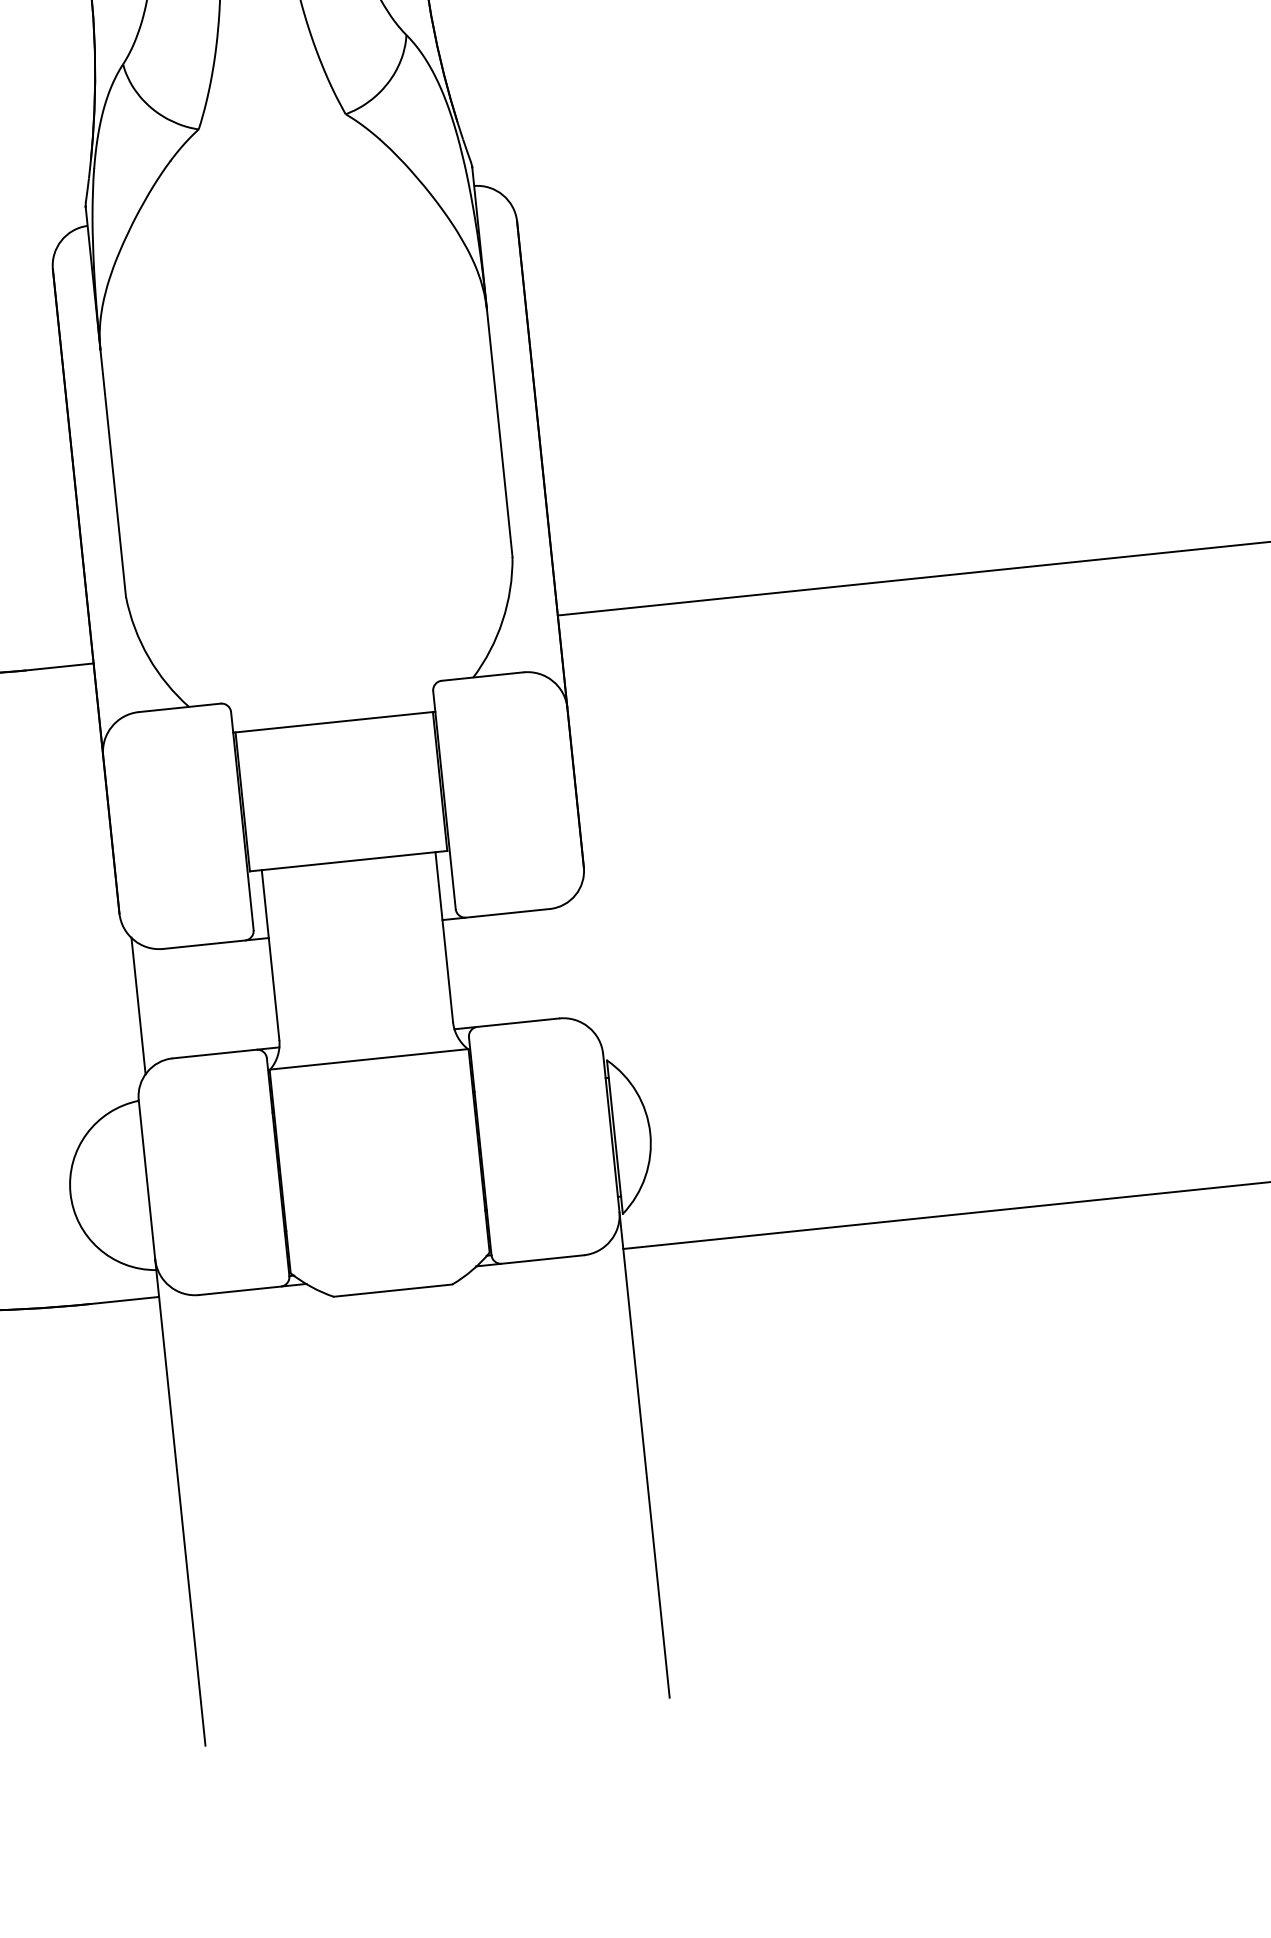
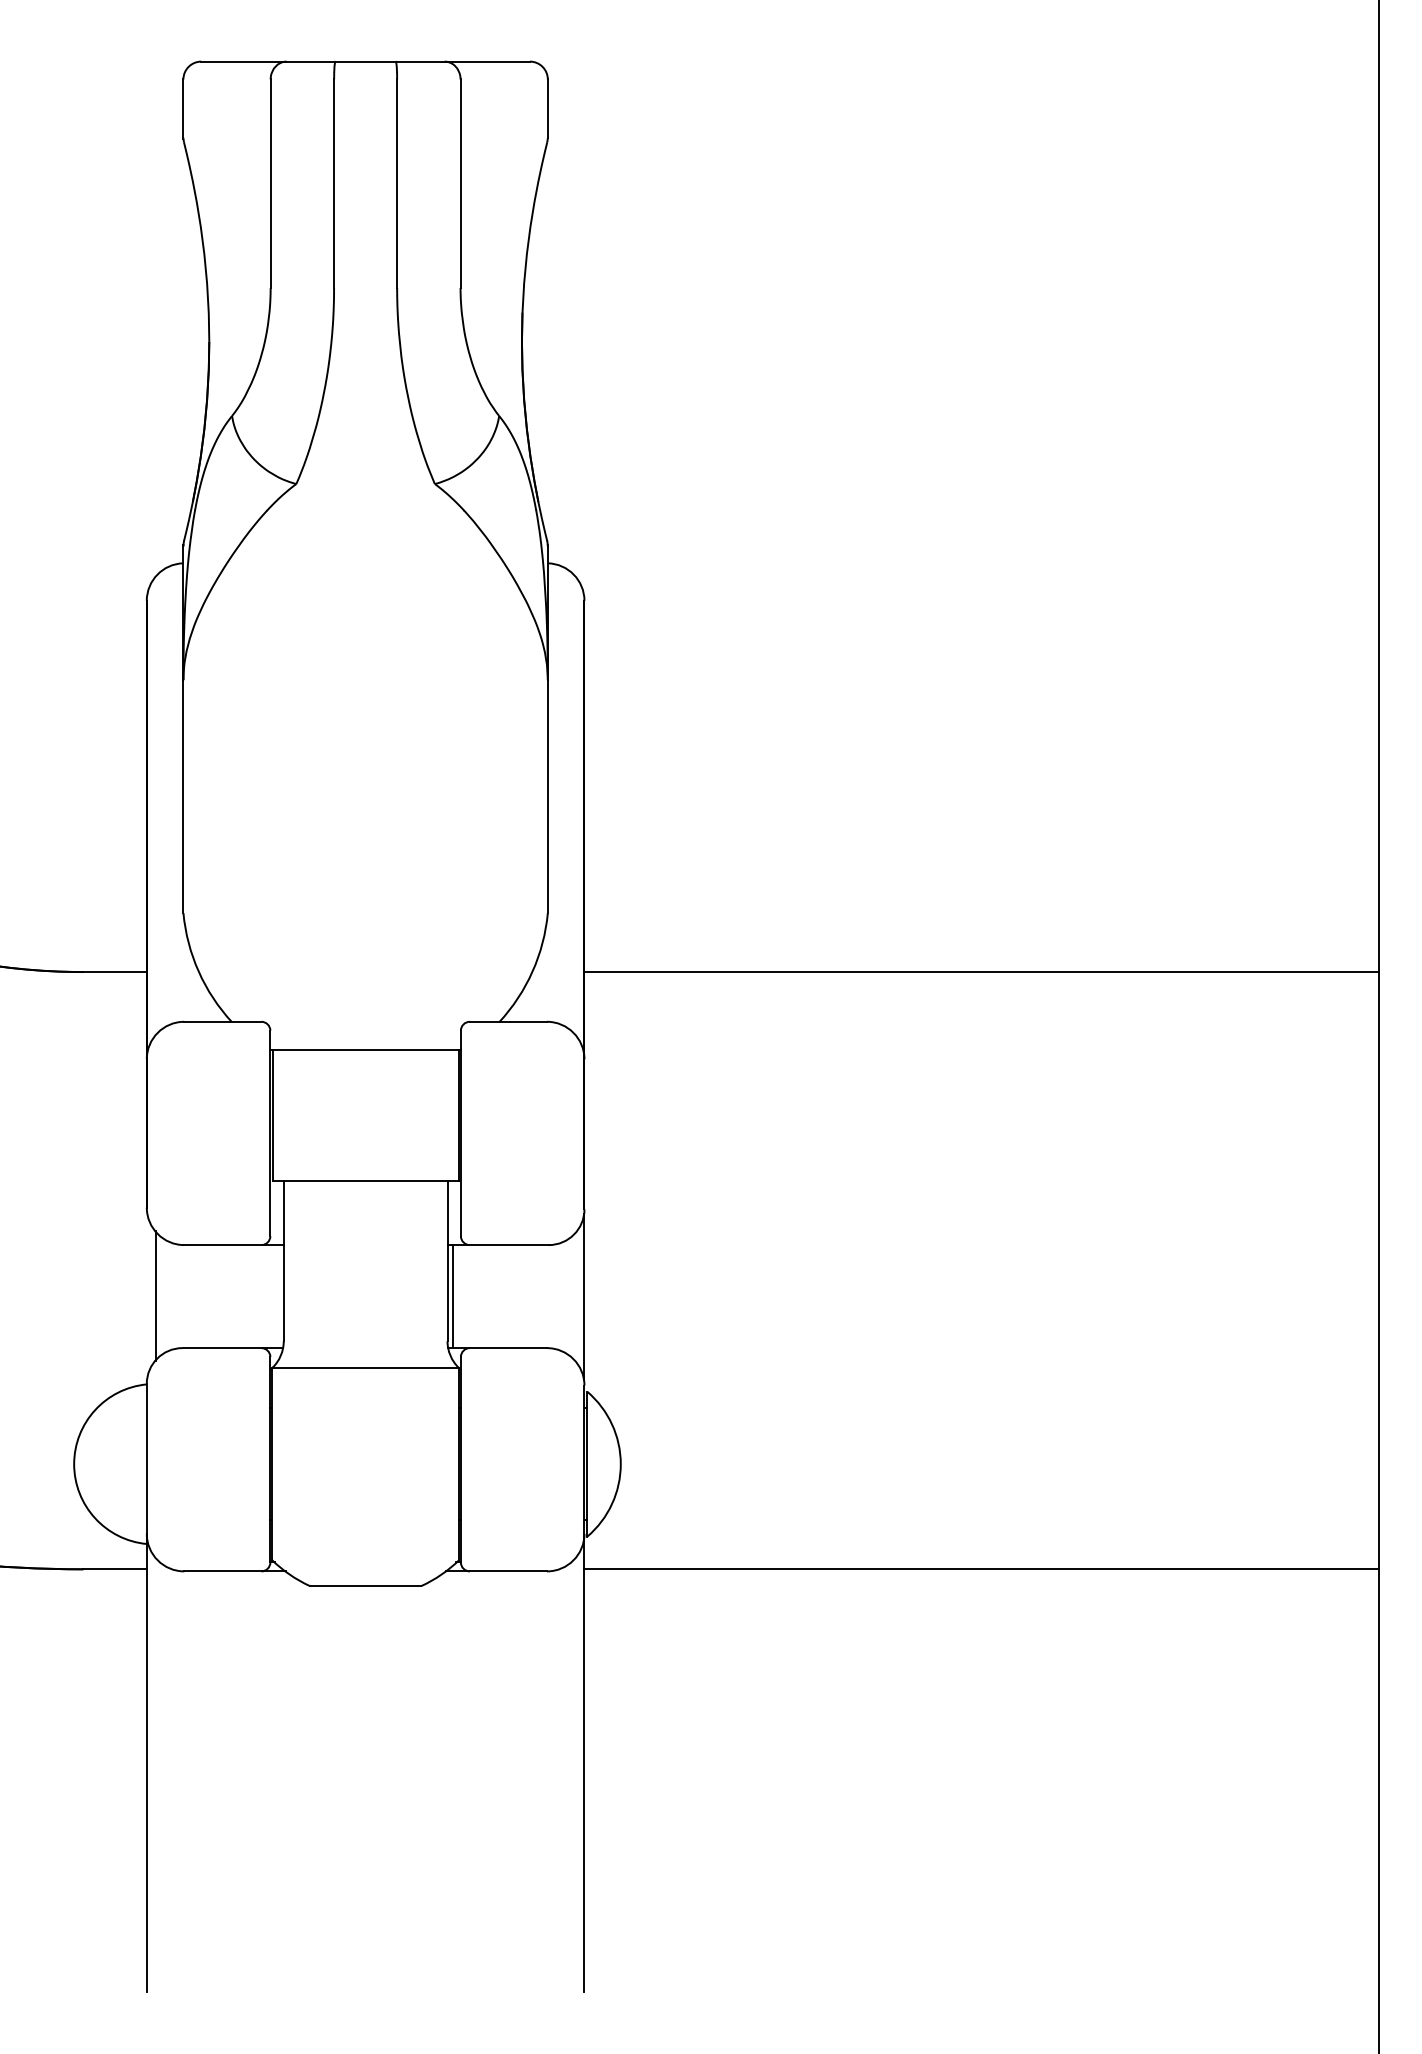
line: (592, 959) -> (583, 1296), added
line: (453, 974) -> (452, 1296), added

